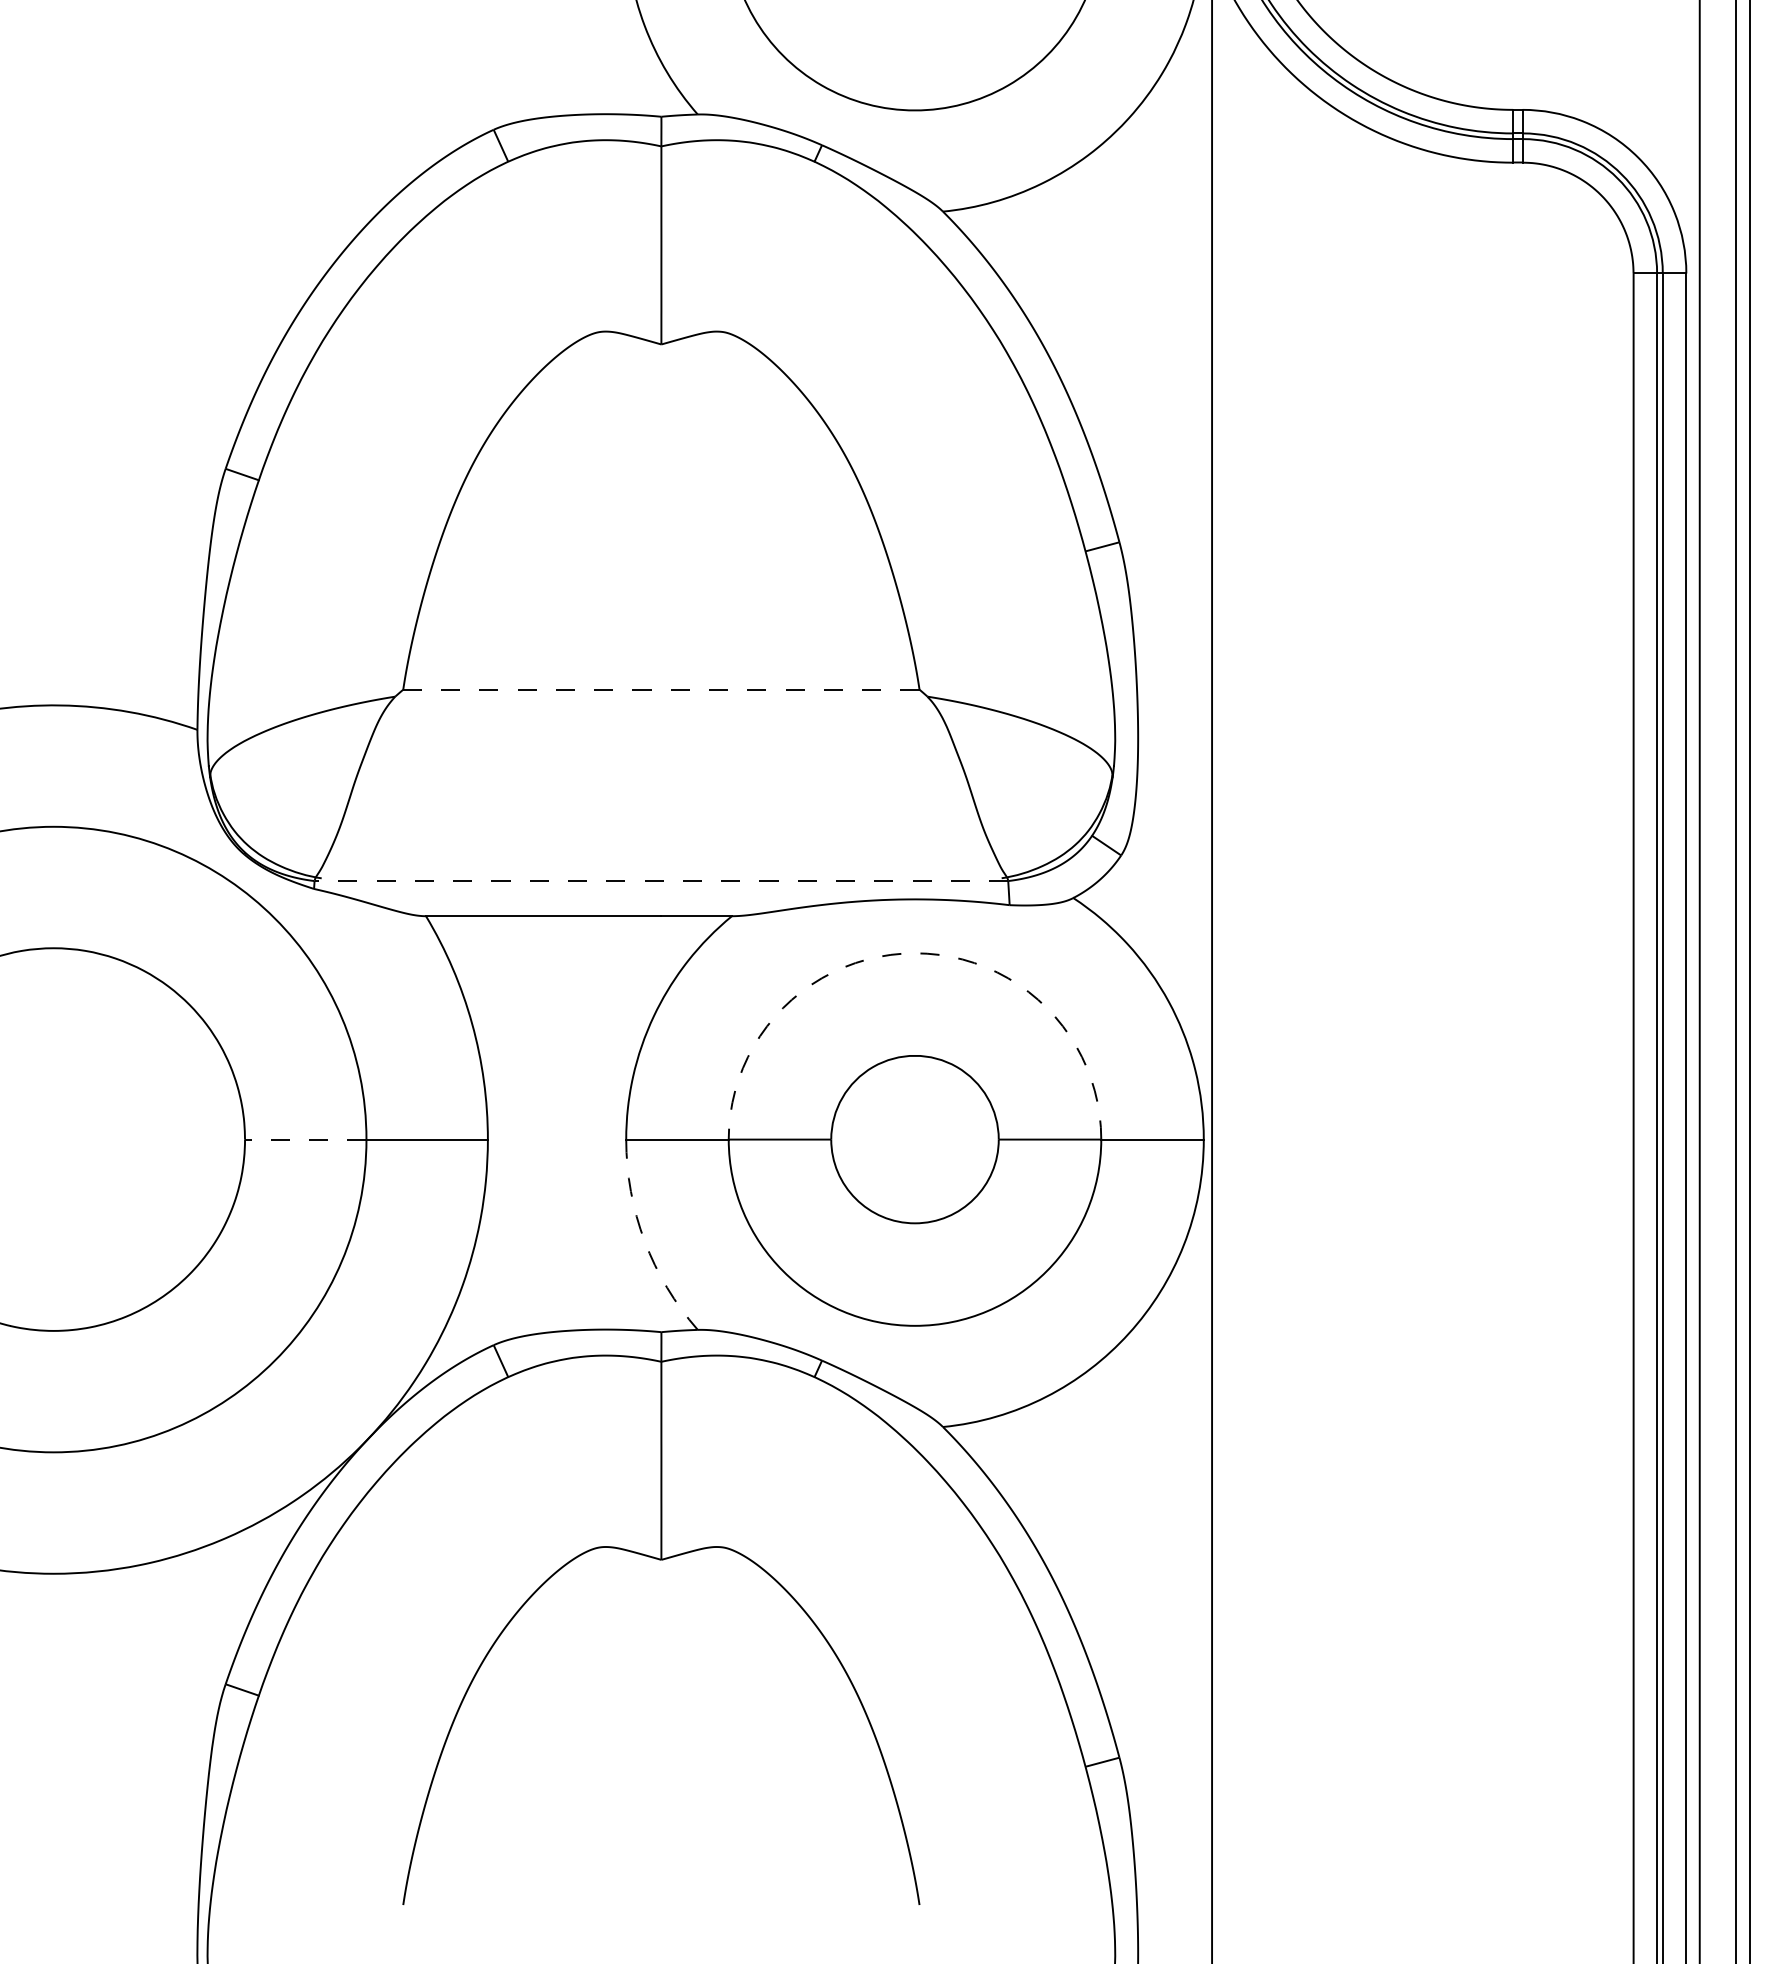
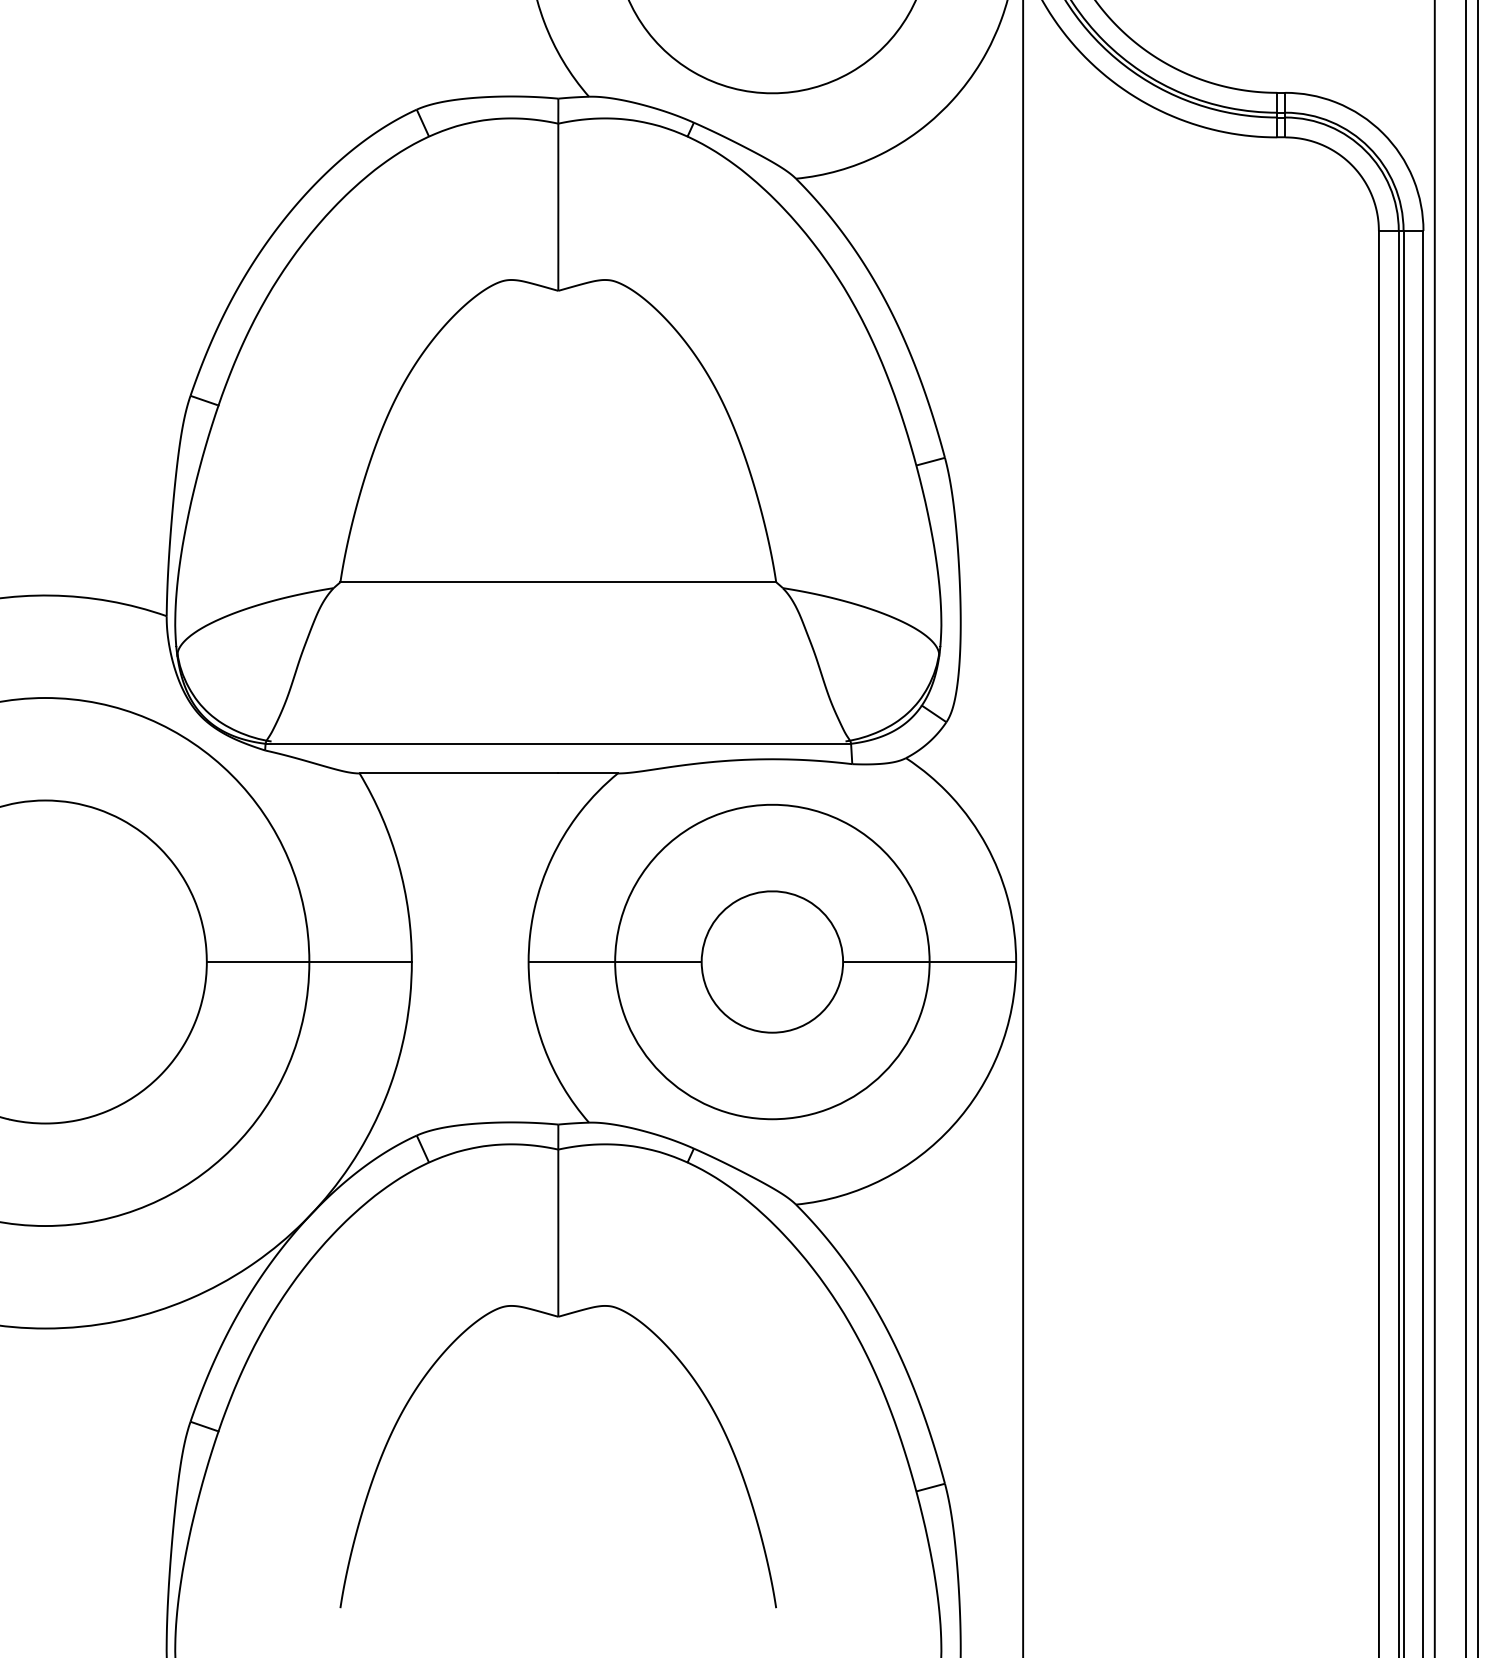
line: (660, 689) -> (557, 582), dashed -> solid
line: (661, 881) -> (558, 744), dashed -> solid
arc: (915, 953) -> (772, 804), dashed -> solid
line: (305, 1139) -> (257, 961), dashed -> solid
arc: (644, 1241) -> (544, 1048), dashed -> solid

